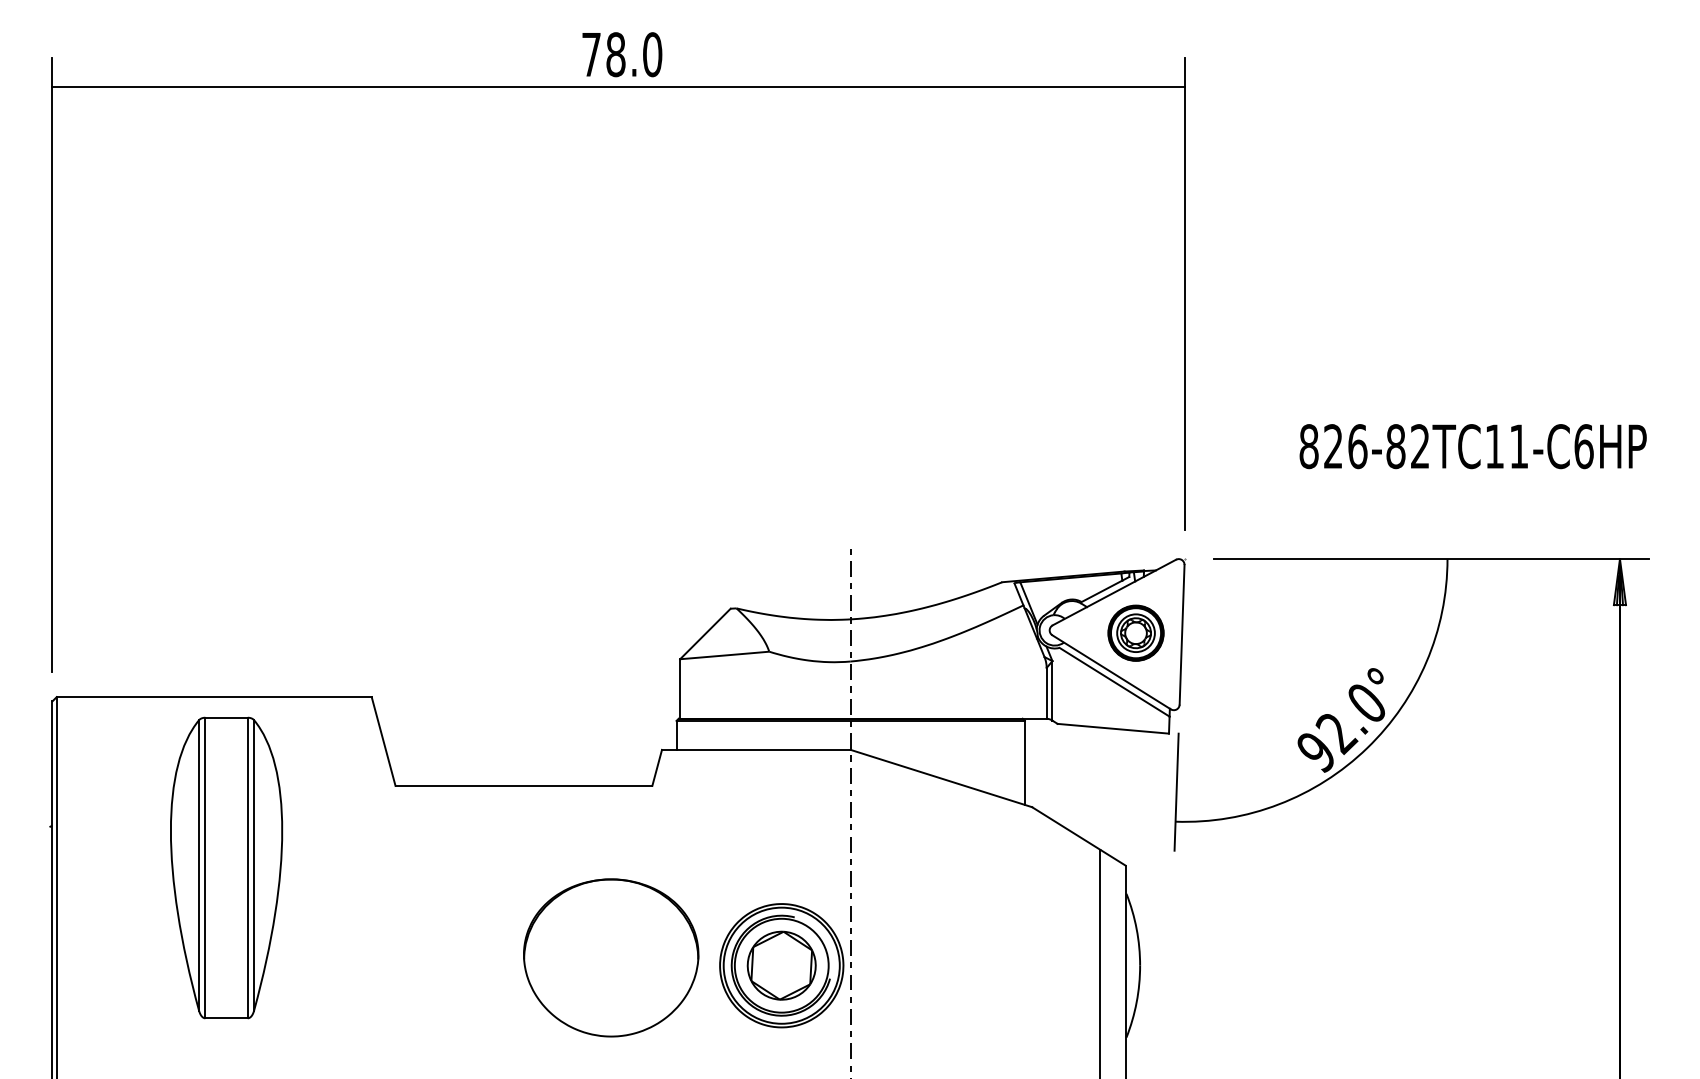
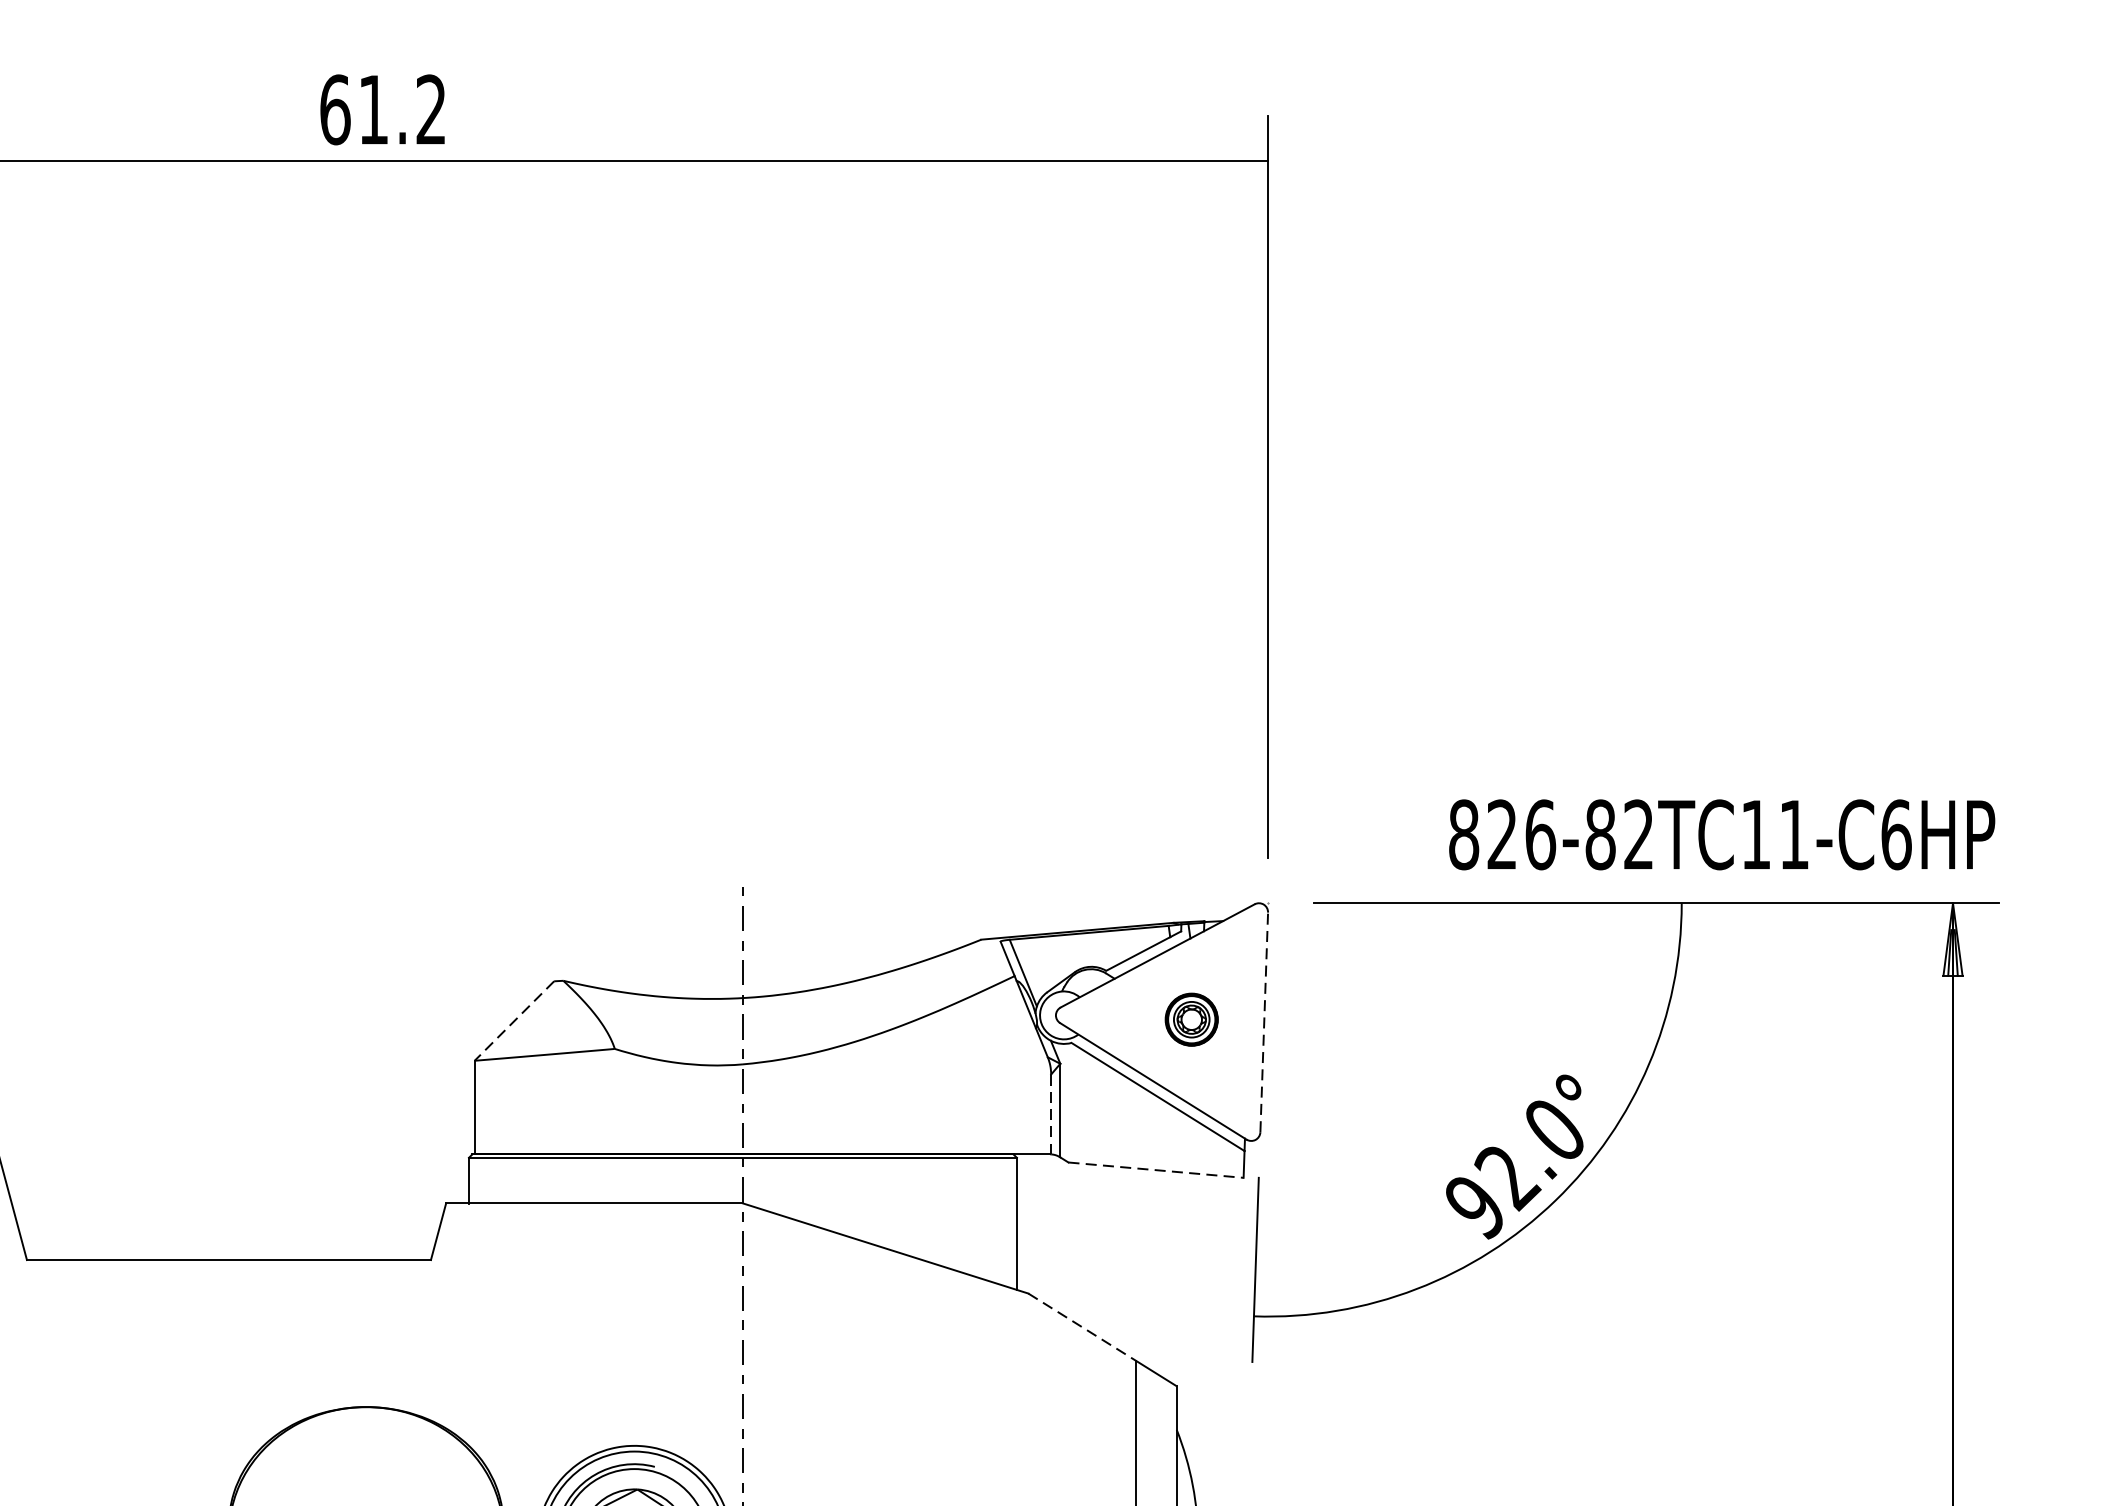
text: (622, 54) -> (383, 109), 78.0 -> 61.2
text: (1472, 446) -> (1721, 834), moved
part: (1135, 632) -> (1190, 1018), size x0.6
line: (705, 633) -> (514, 1020), solid -> dashed
line: (1182, 634) -> (1264, 1021), solid -> dashed
line: (1046, 693) -> (1050, 1114), solid -> dashed
line: (1113, 728) -> (1156, 1169), solid -> dashed
line: (1066, 828) -> (1082, 1327), solid -> dashed

